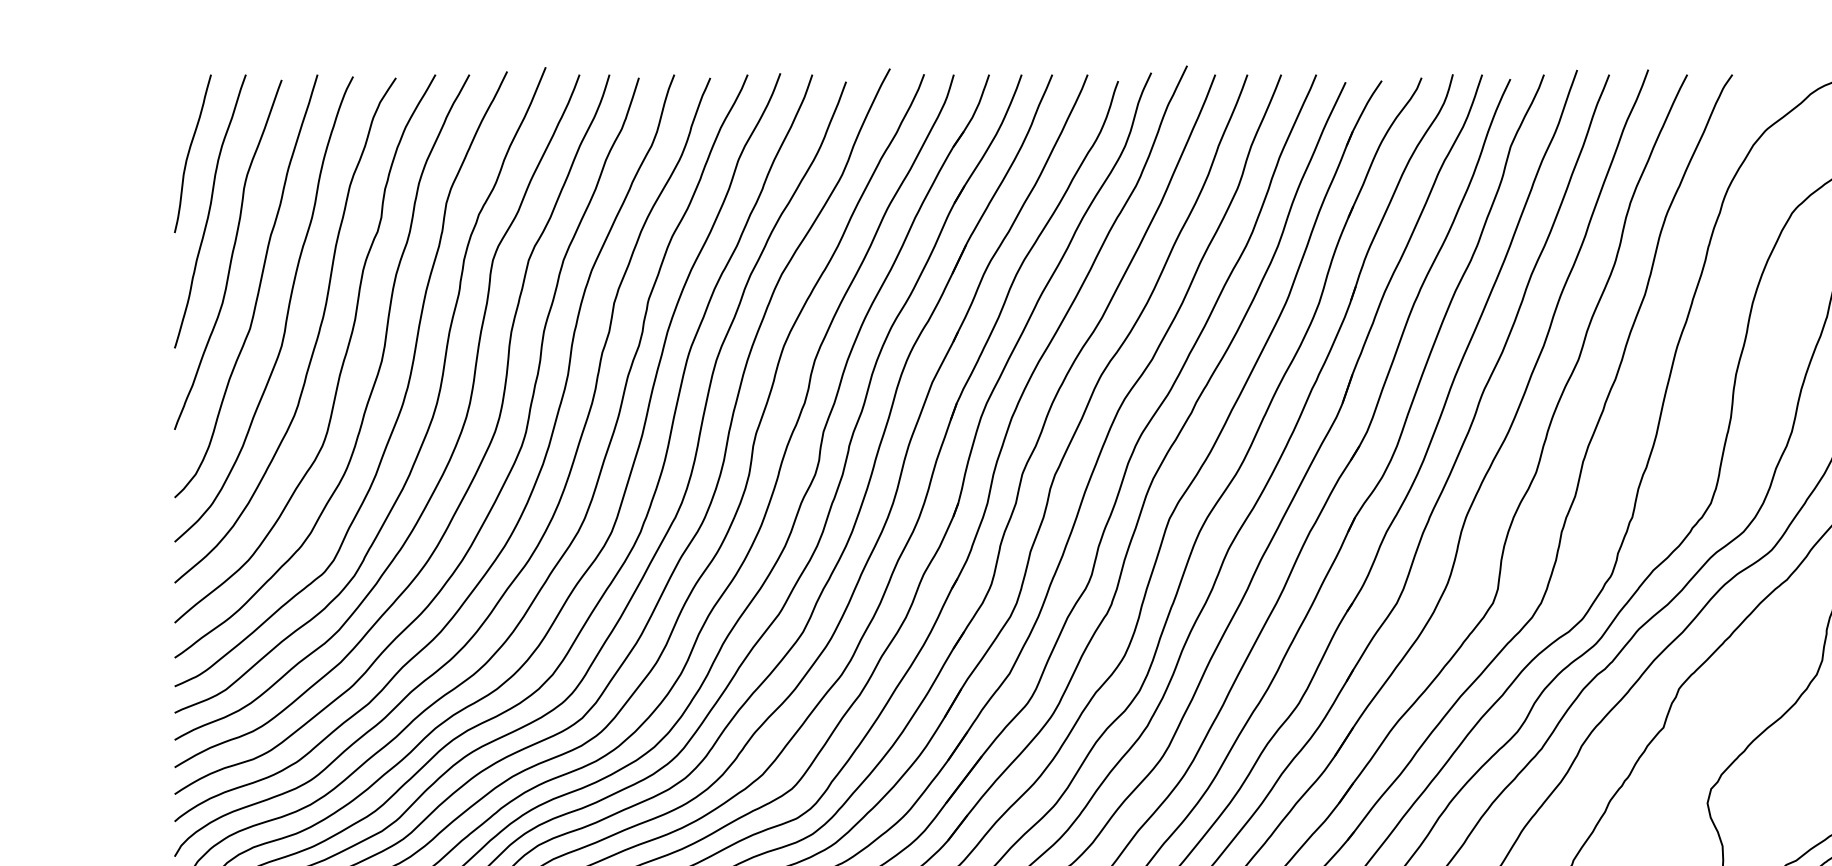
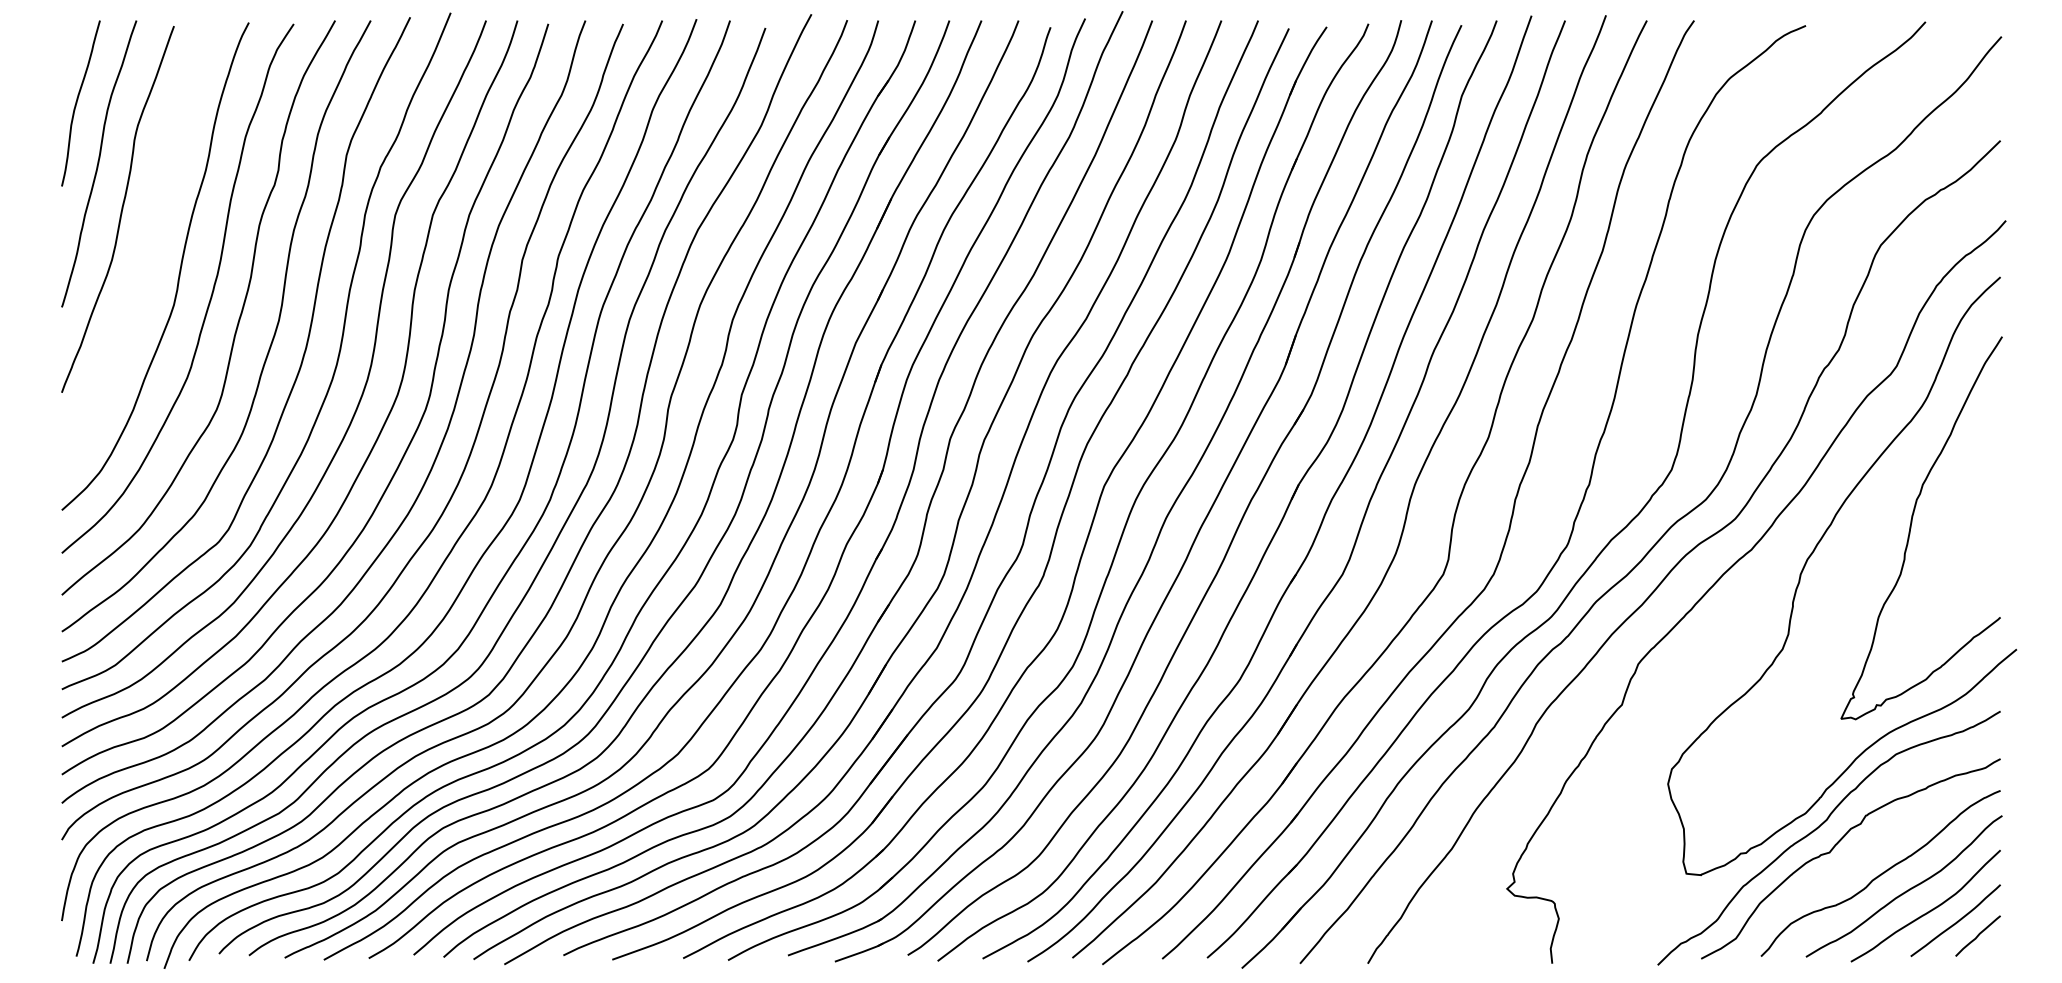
curve: (258, 287) -> (149, 243), removed

